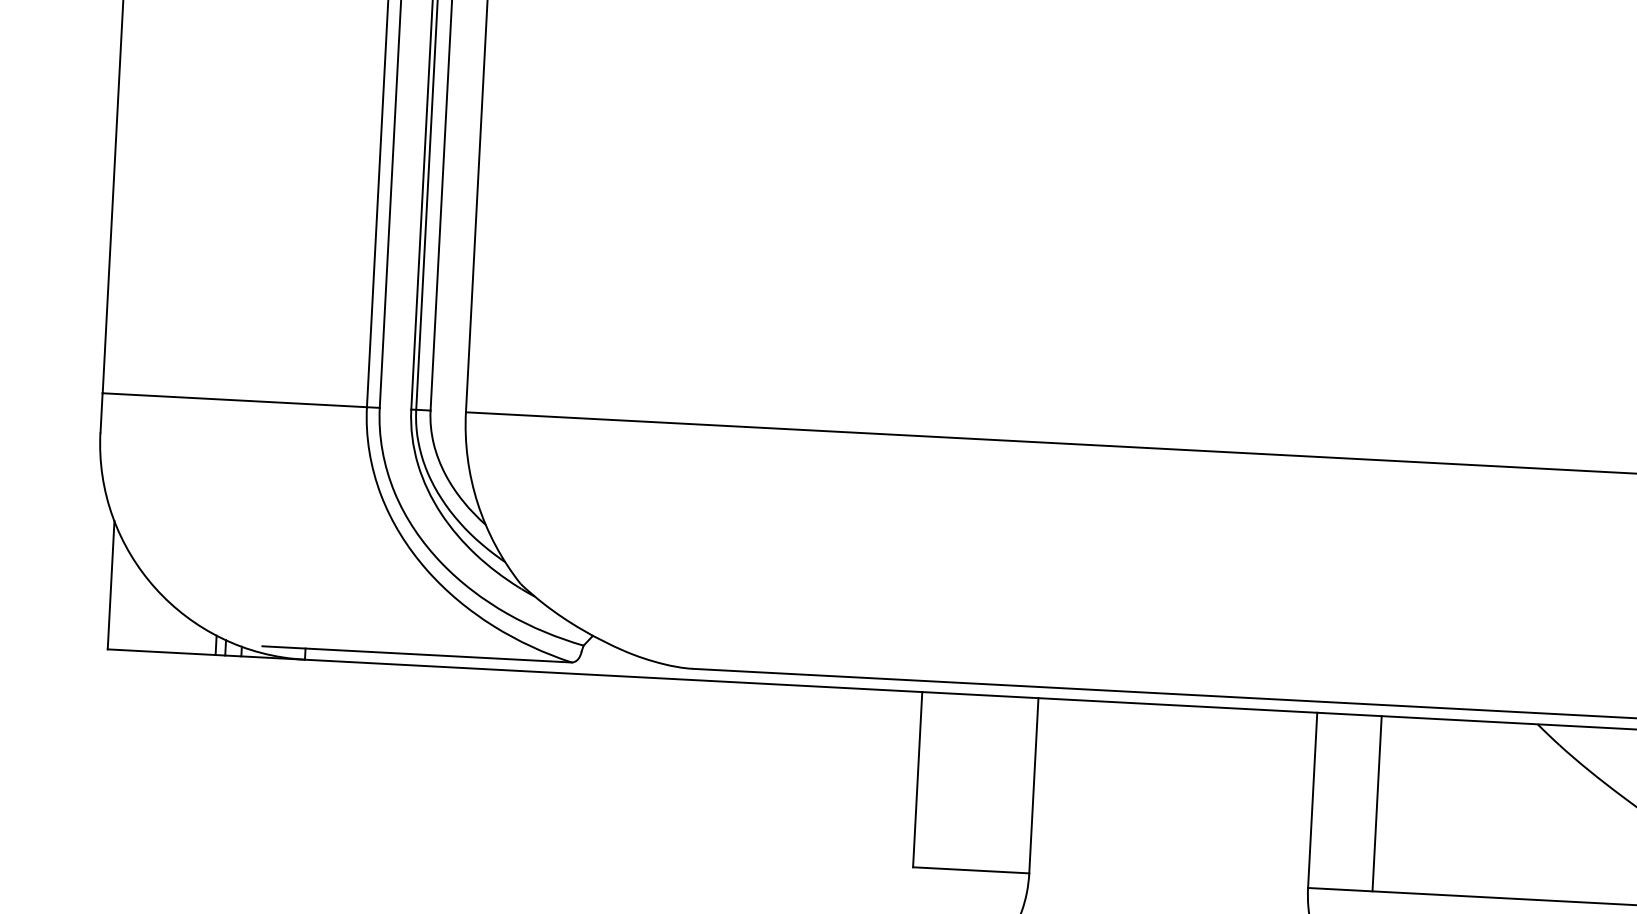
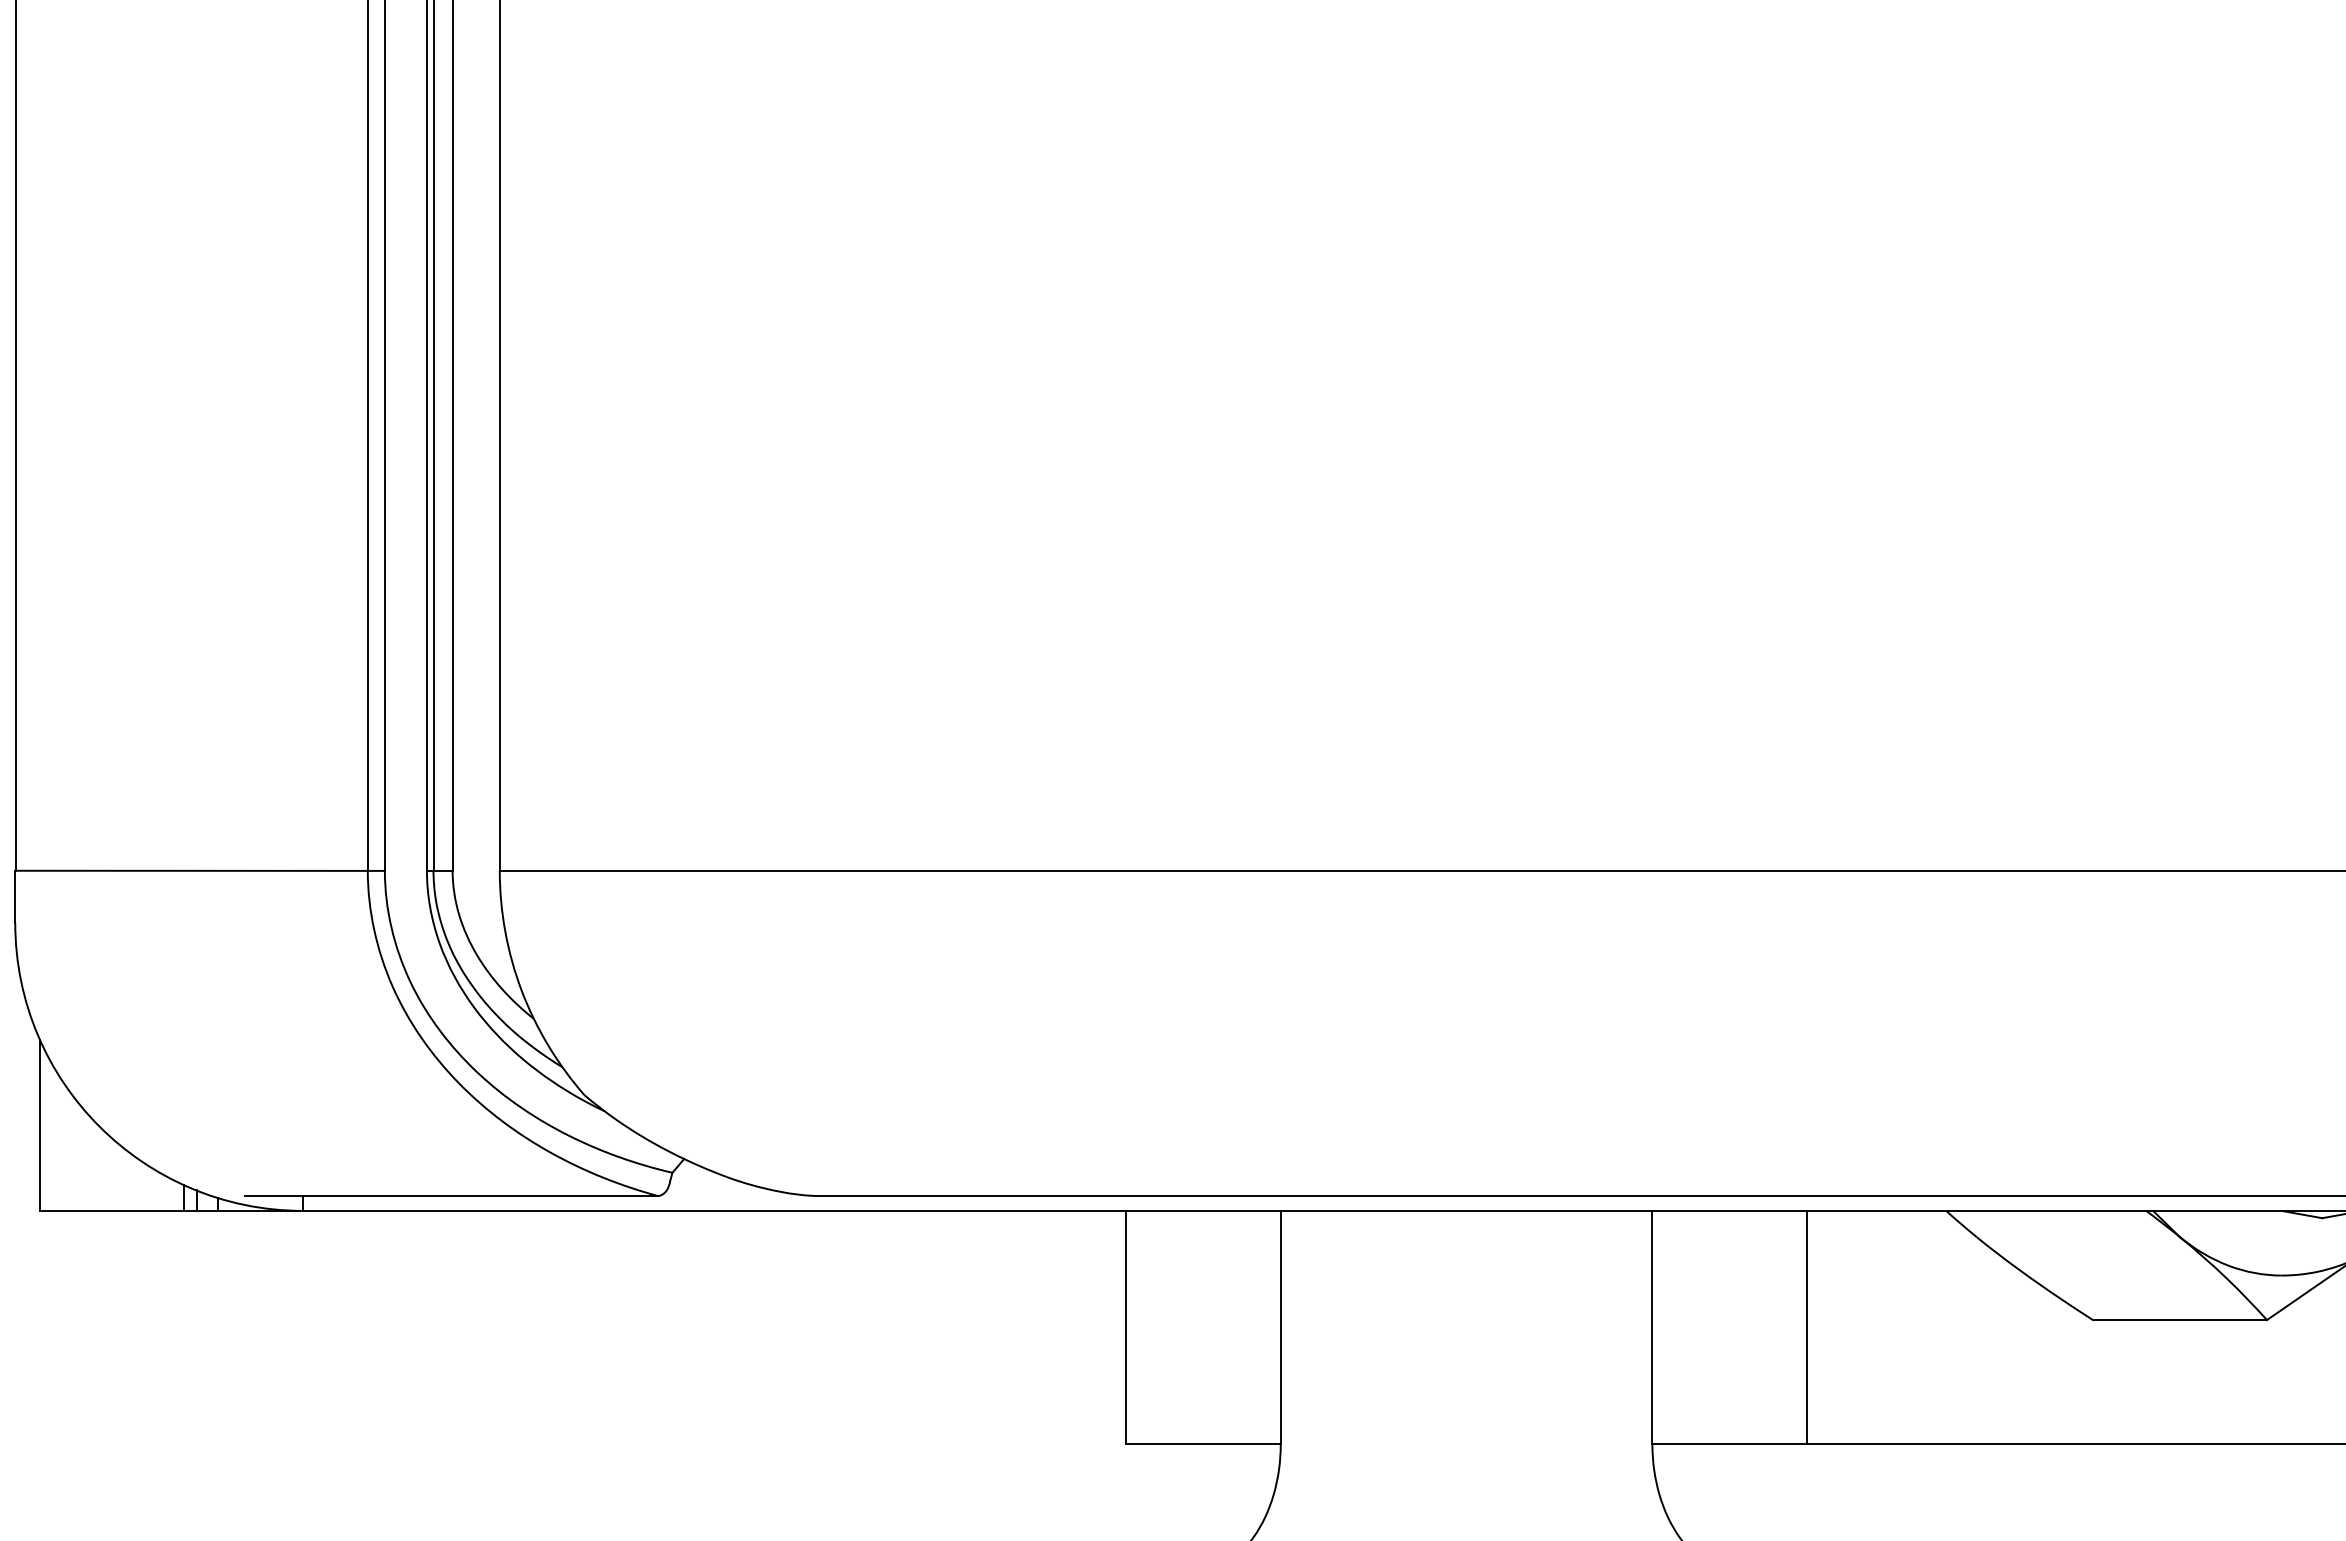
line: (1377, 803) -> (1807, 1327), moved

